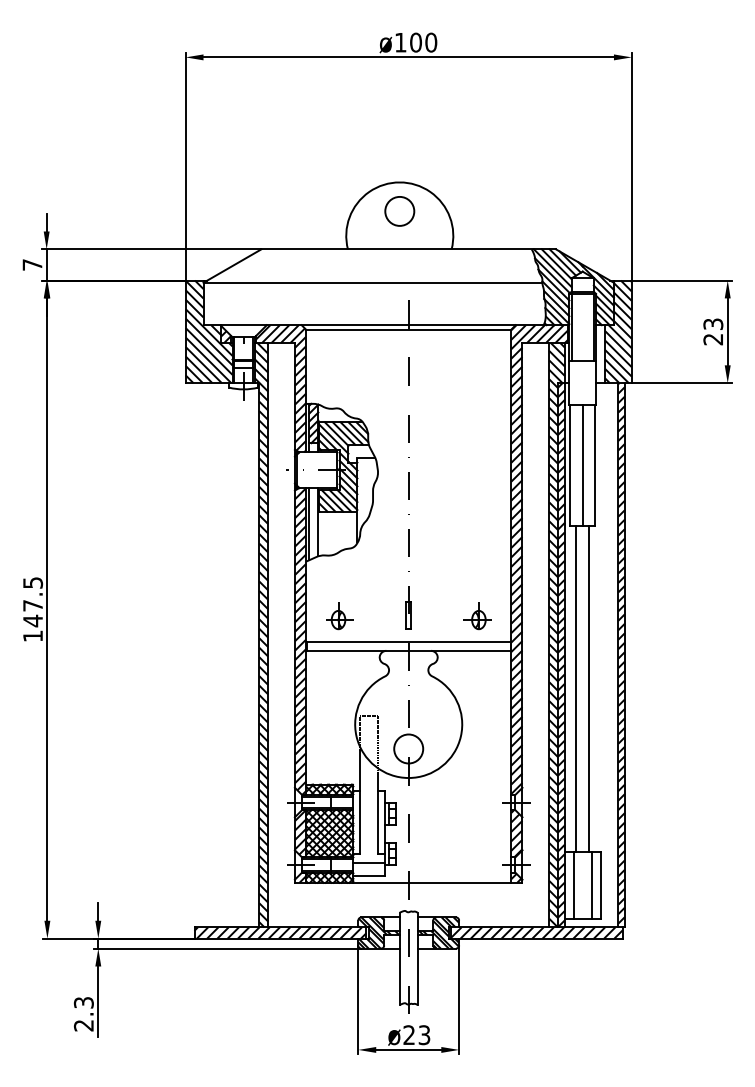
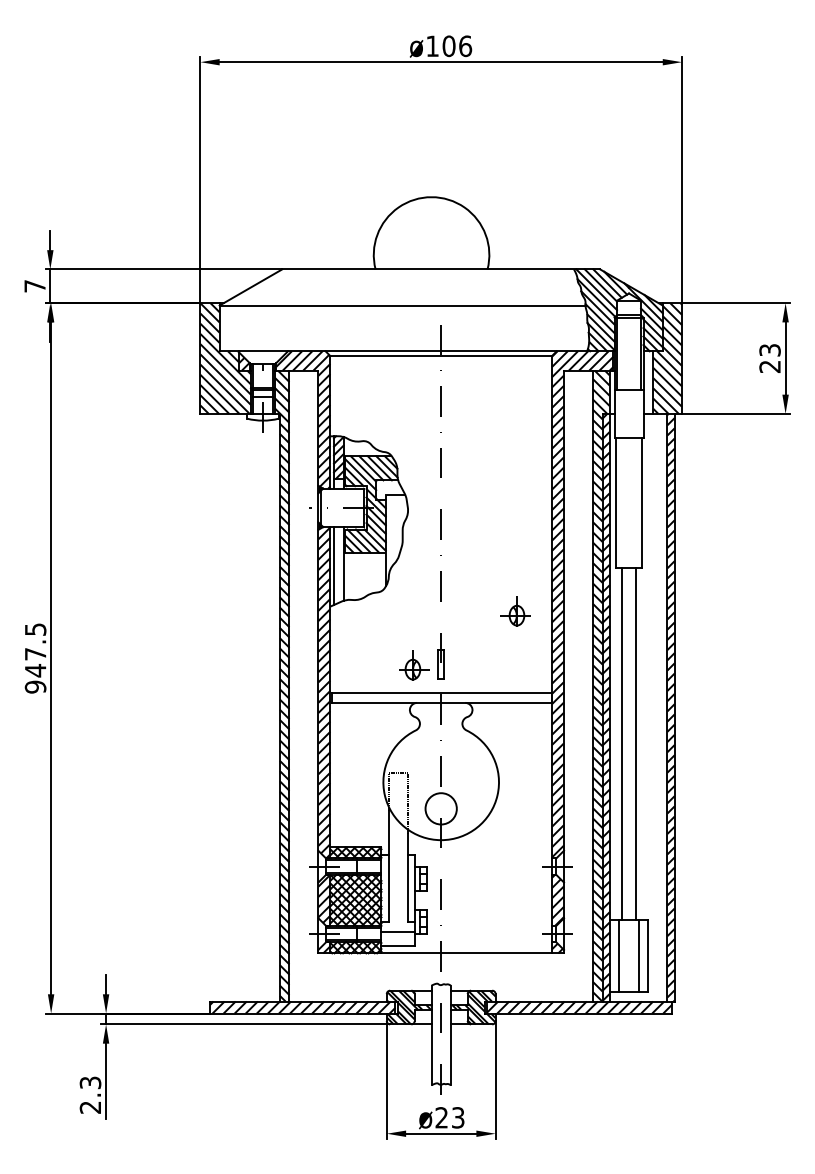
text: (431, 42) -> (465, 46), ø100 -> ø106
circle: (399, 211) -> (431, 228), removed
line: (582, 465) -> (628, 502), removed
part: (339, 616) -> (413, 665), moved
part: (477, 616) -> (515, 611), moved
text: (33, 636) -> (36, 687), 147.5 -> 947.5

